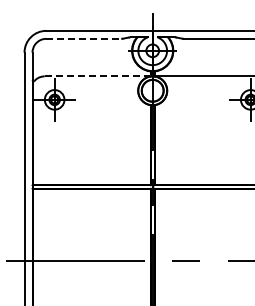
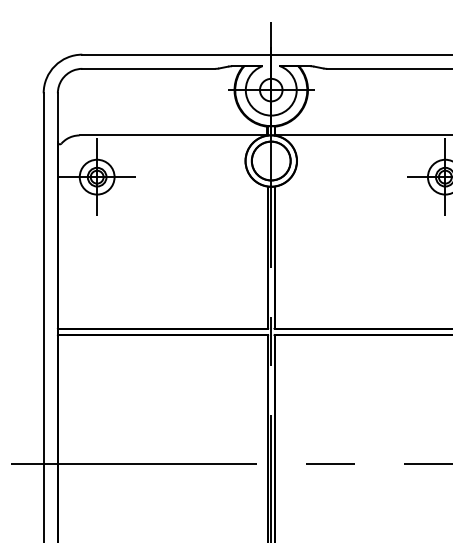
line: (84, 38) -> (150, 68), dashed -> solid
line: (97, 76) -> (173, 135), dashed -> solid

